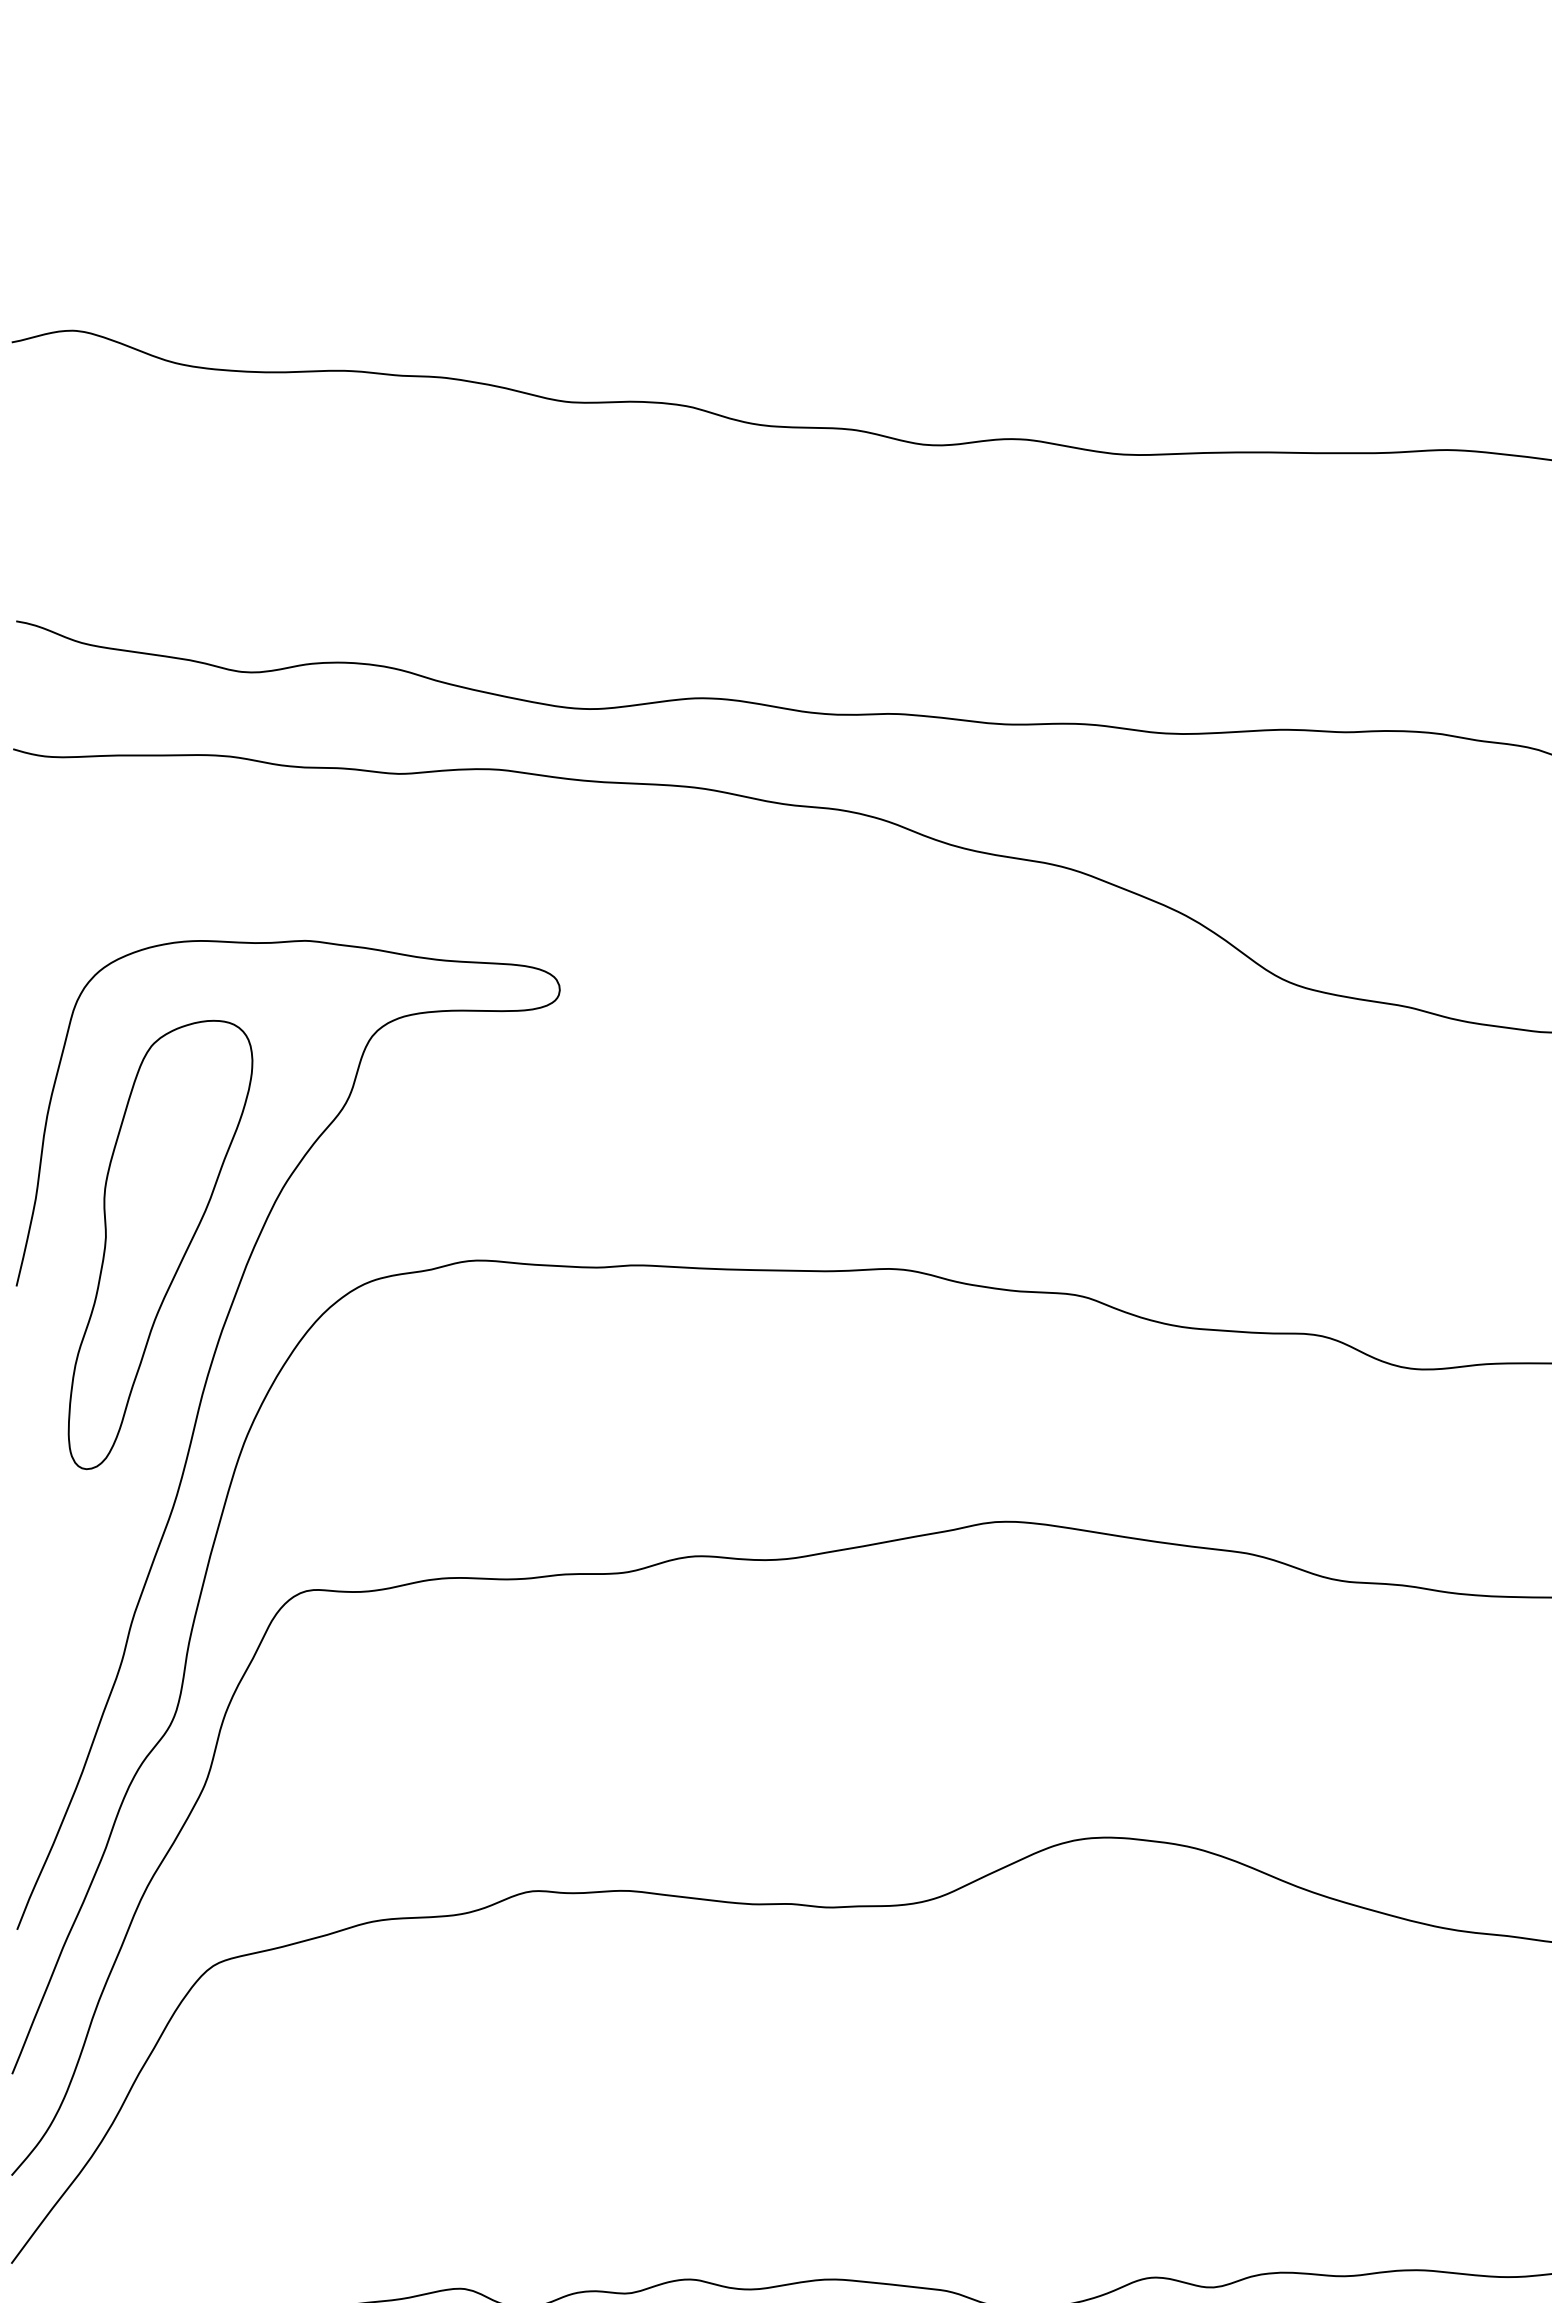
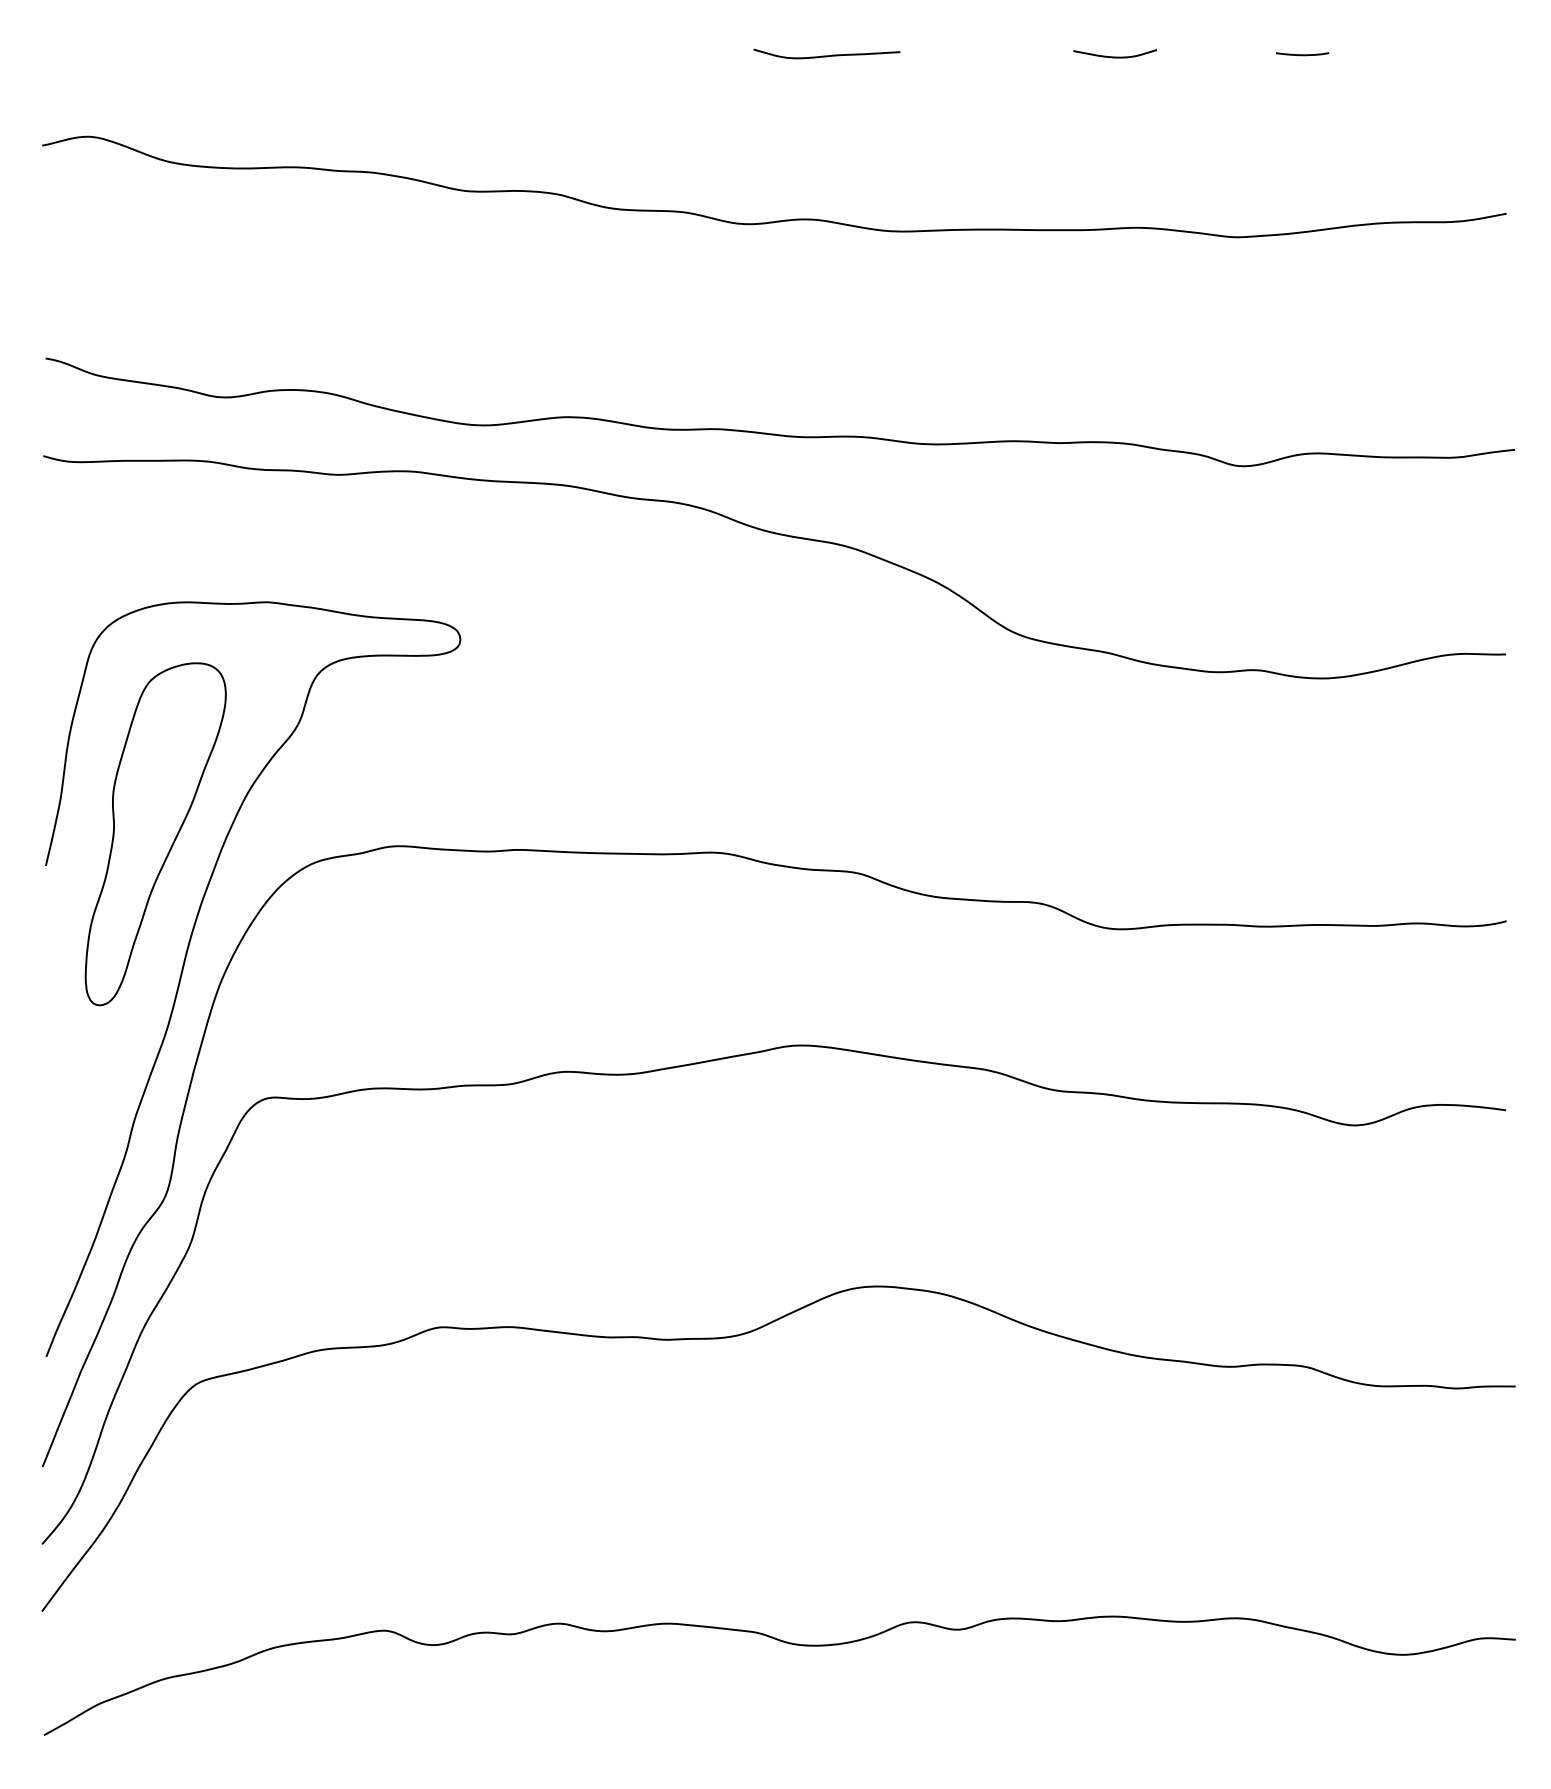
curve: (1039, 224) -> (826, 55), added
curve: (1418, 225) -> (1115, 56), added

